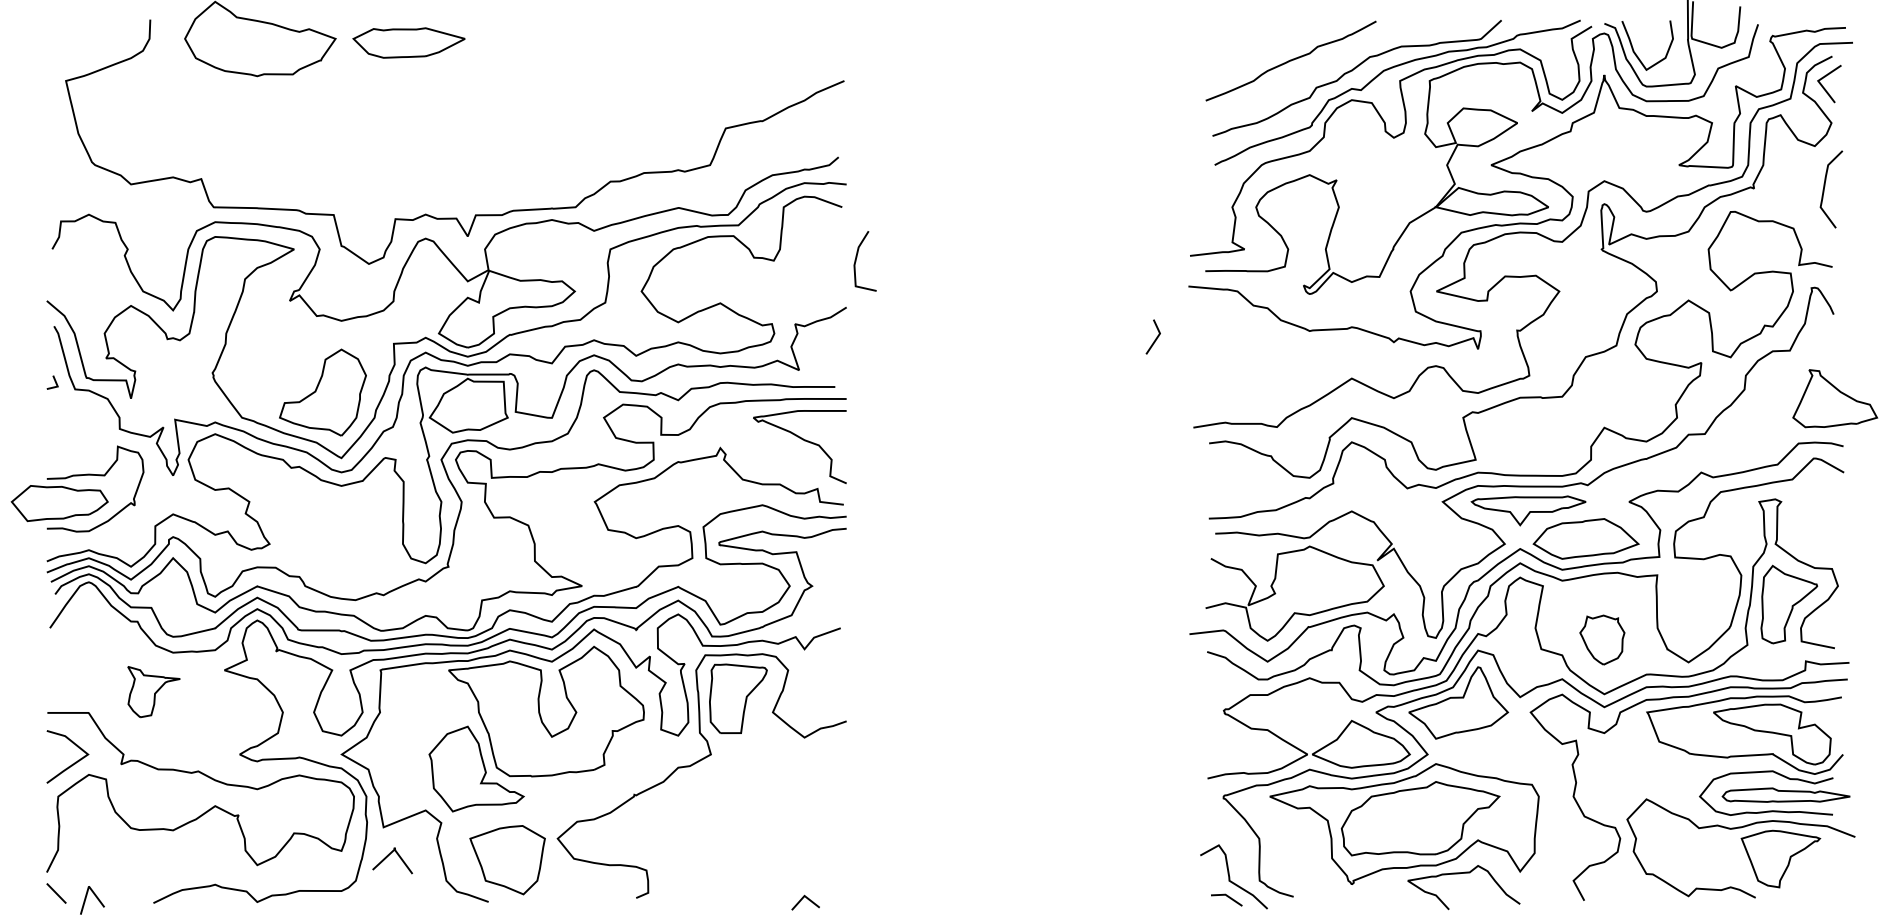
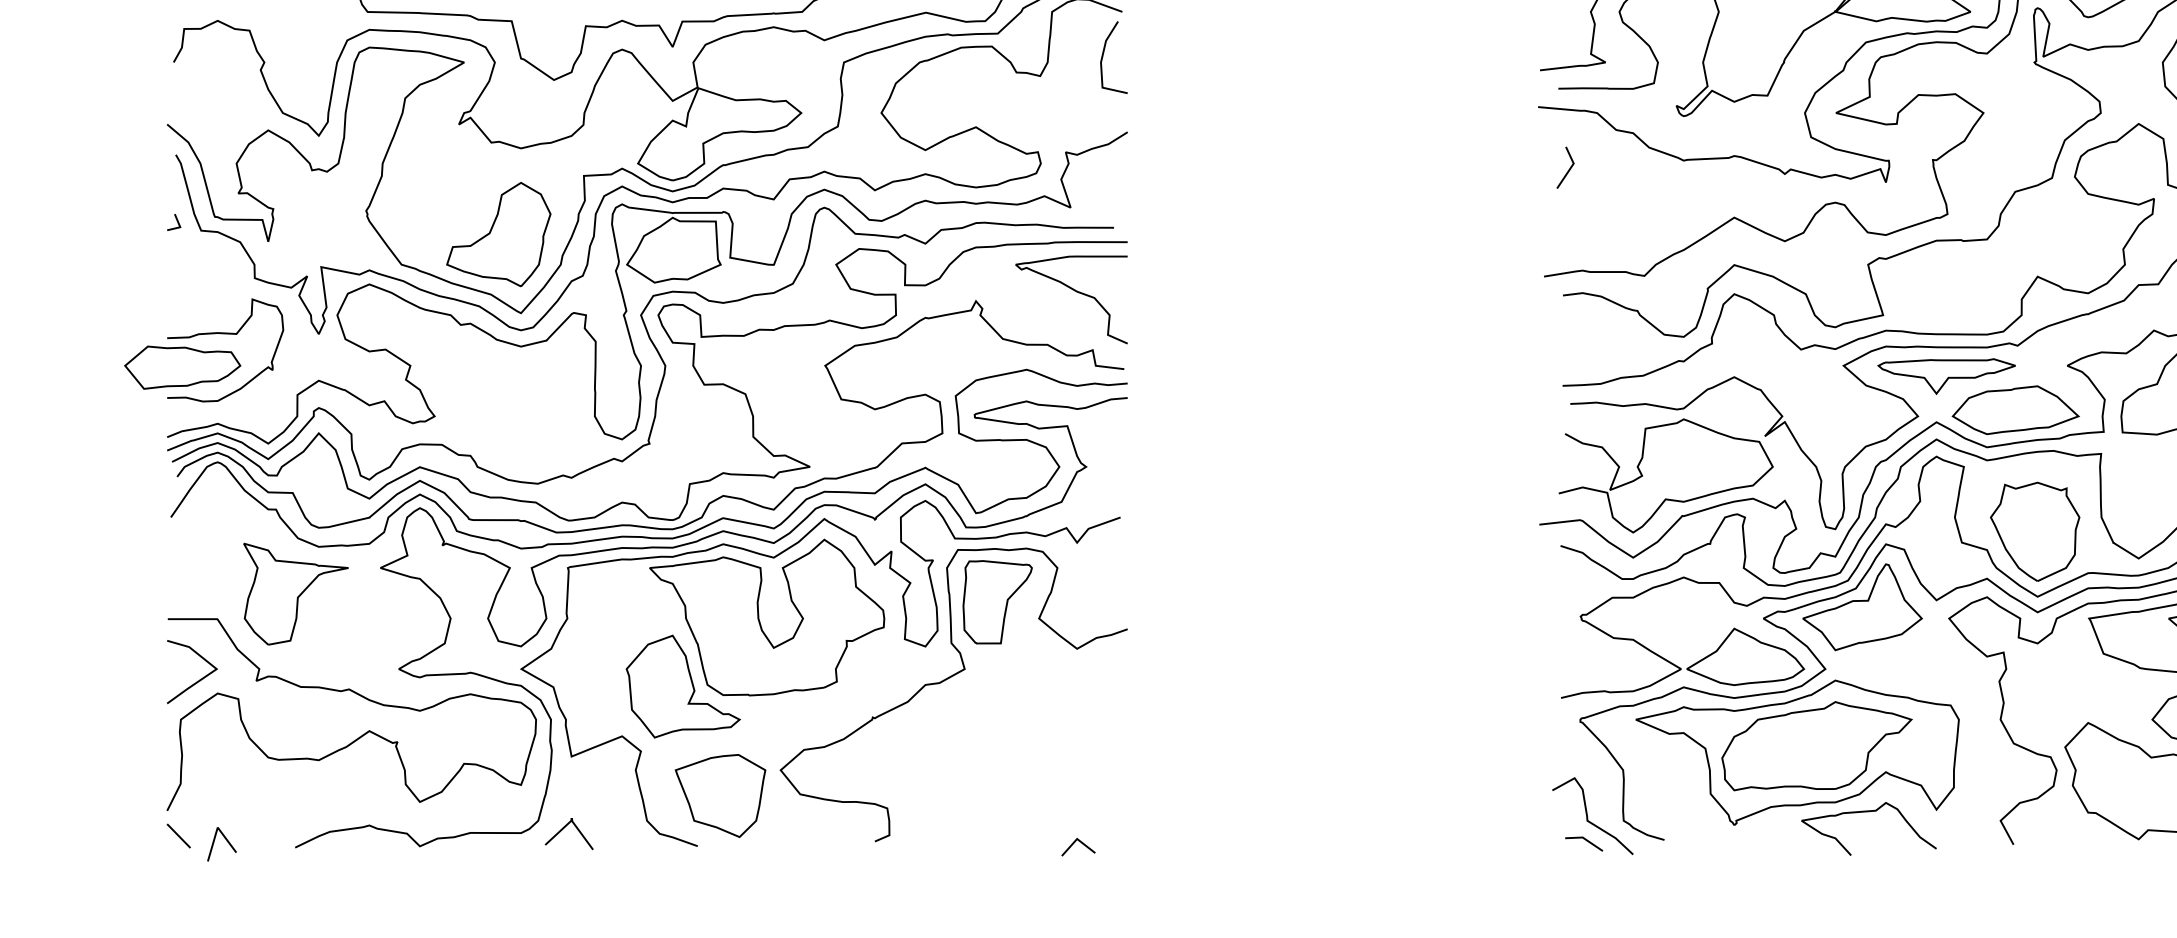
line: (856, 261) -> (1103, 57), moved
line: (1155, 338) -> (1568, 169), moved
part: (1602, 639) -> (2035, 531), size x1.67
part: (153, 691) -> (295, 593), size x1.67
curve: (388, 856) -> (564, 828), moved

